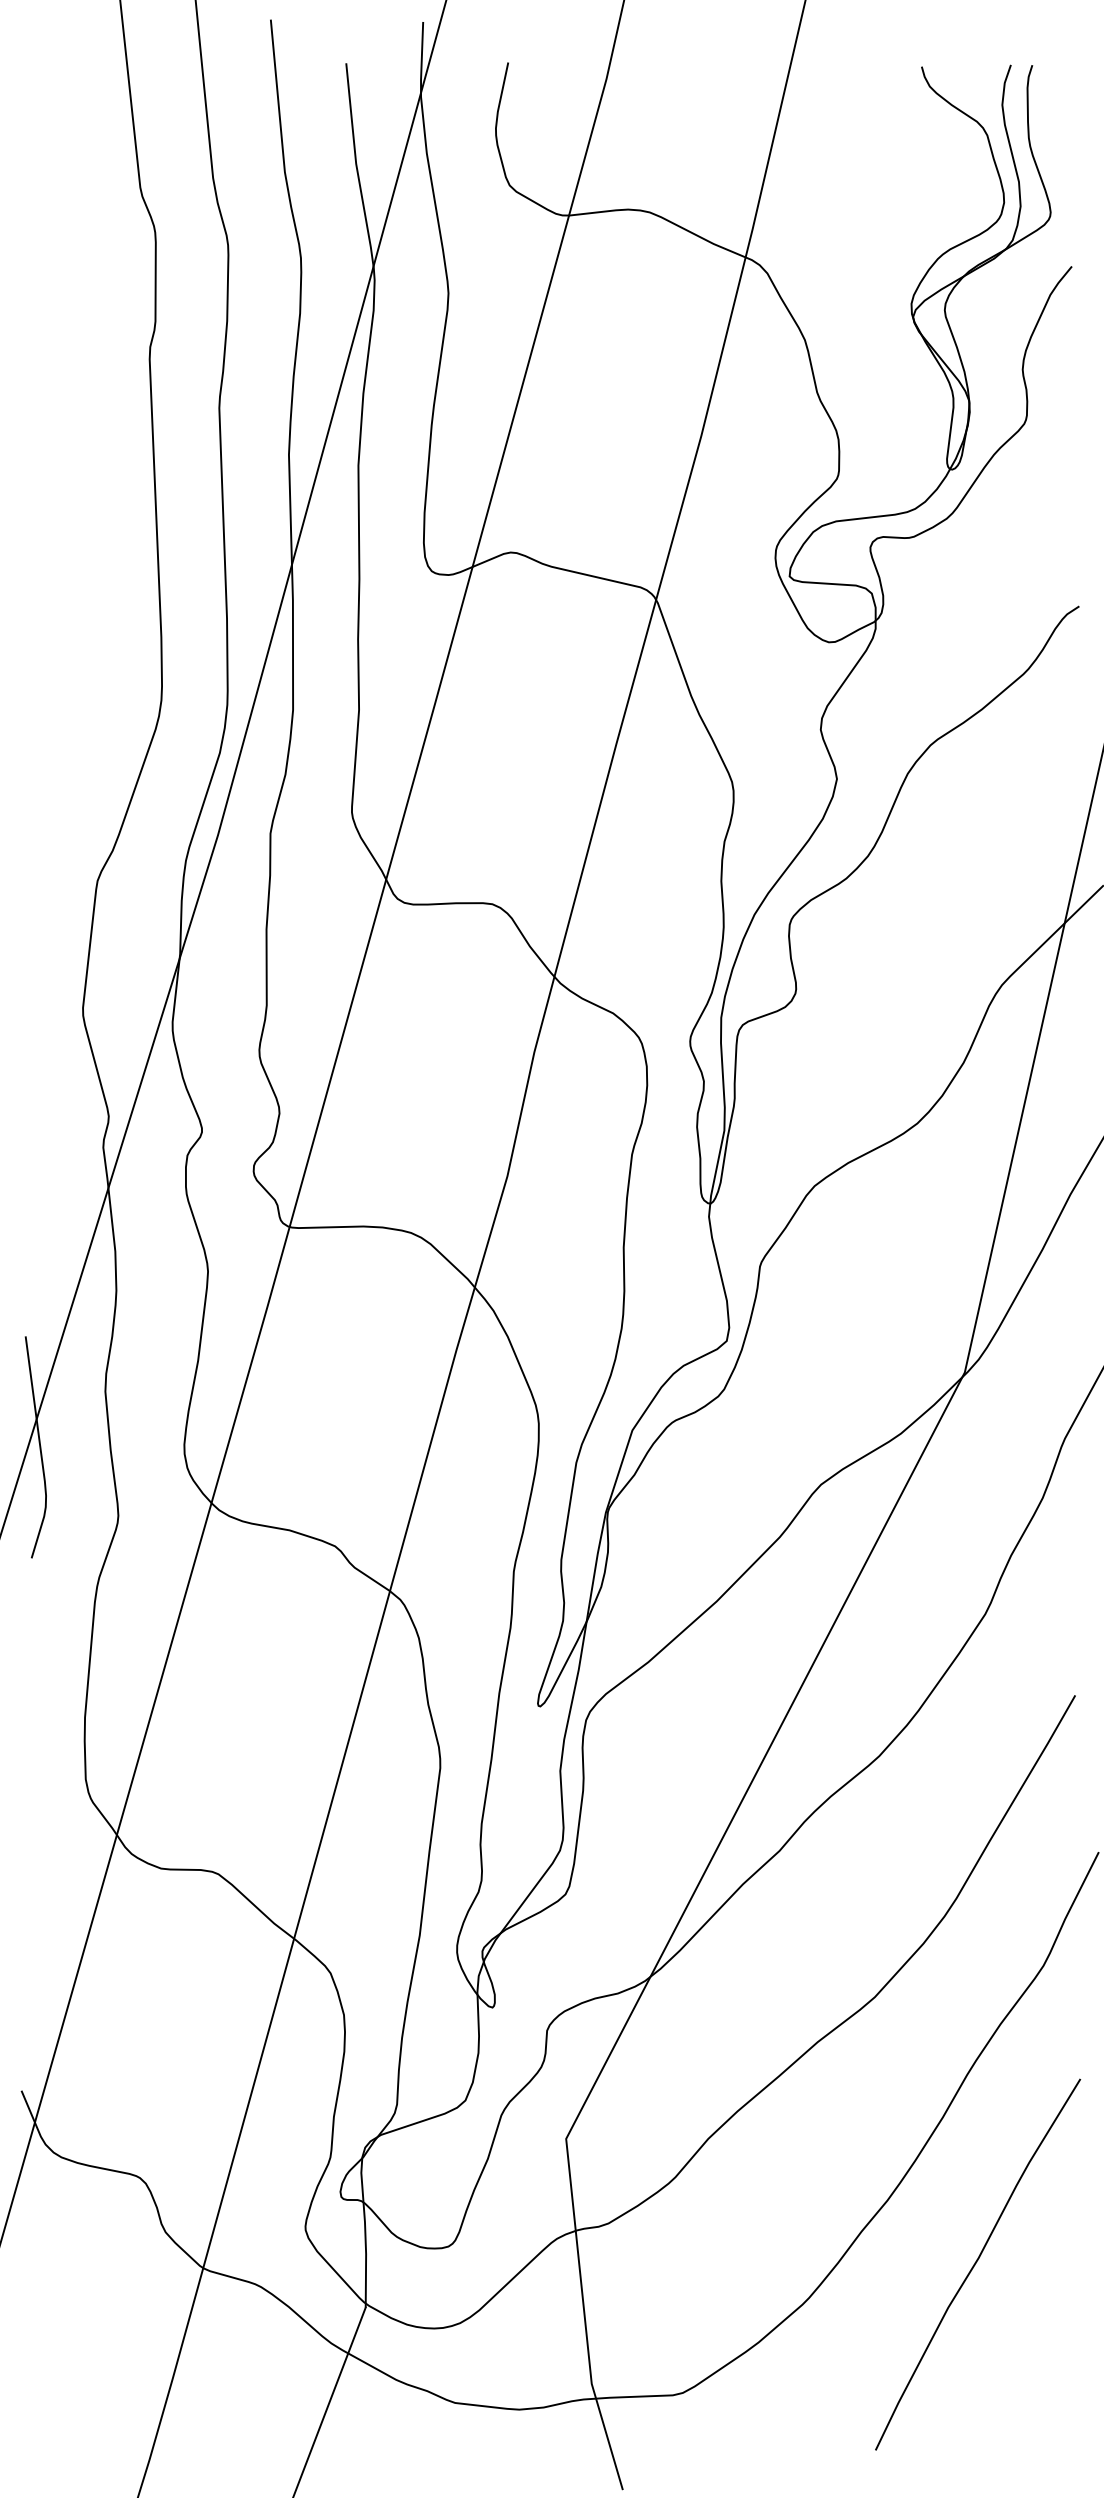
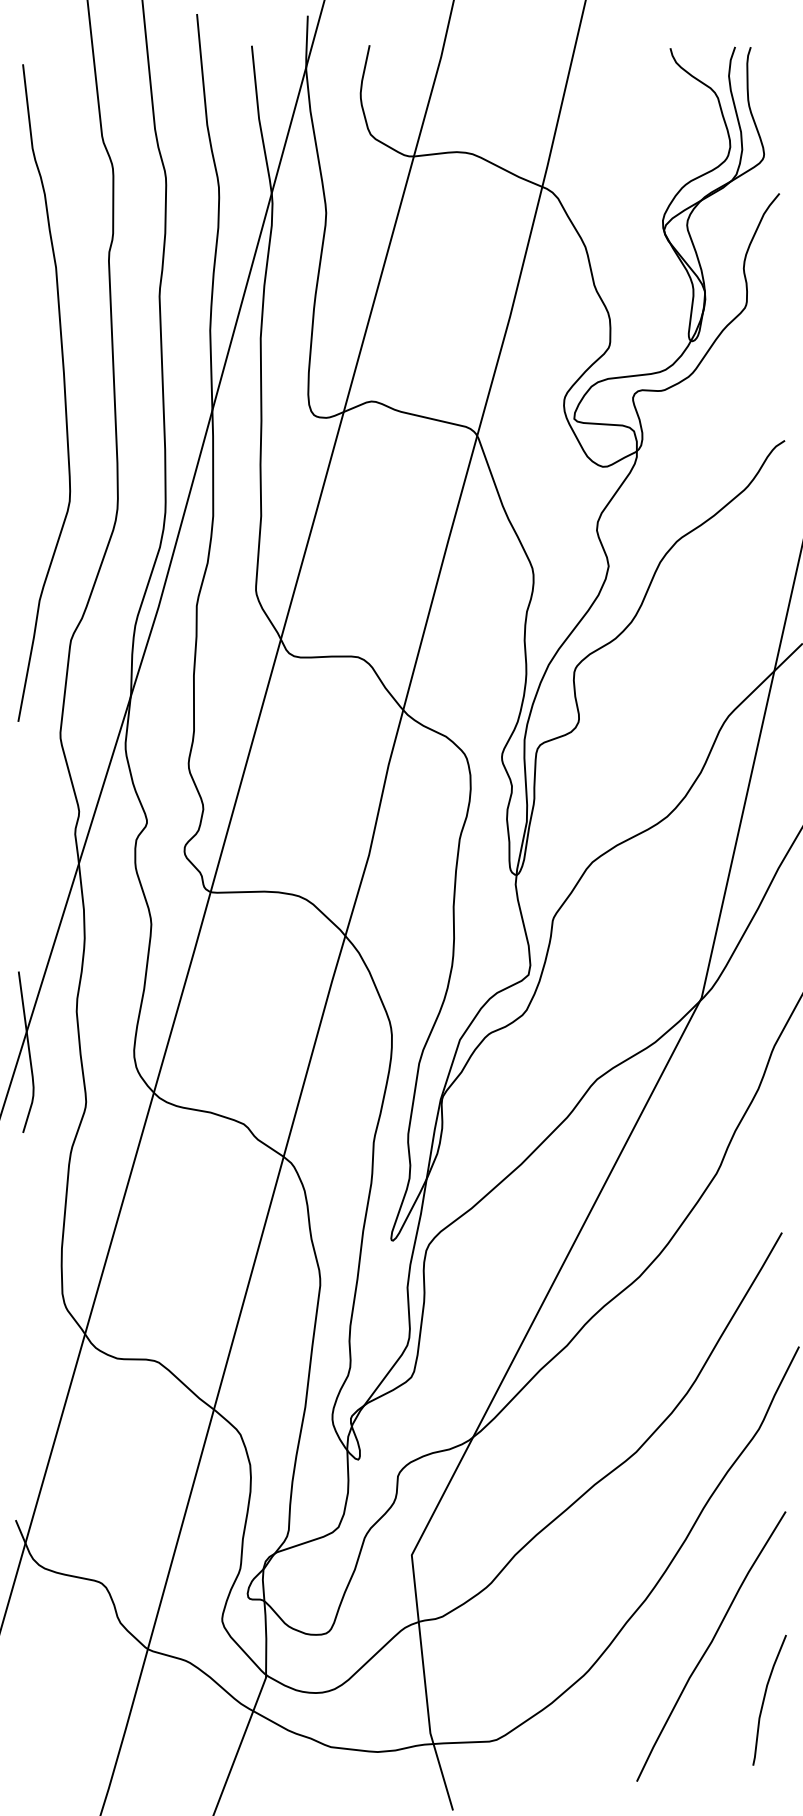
curve: (88, 540) -> (64, 392), added
curve: (1051, 2337) -> (764, 1699), added

